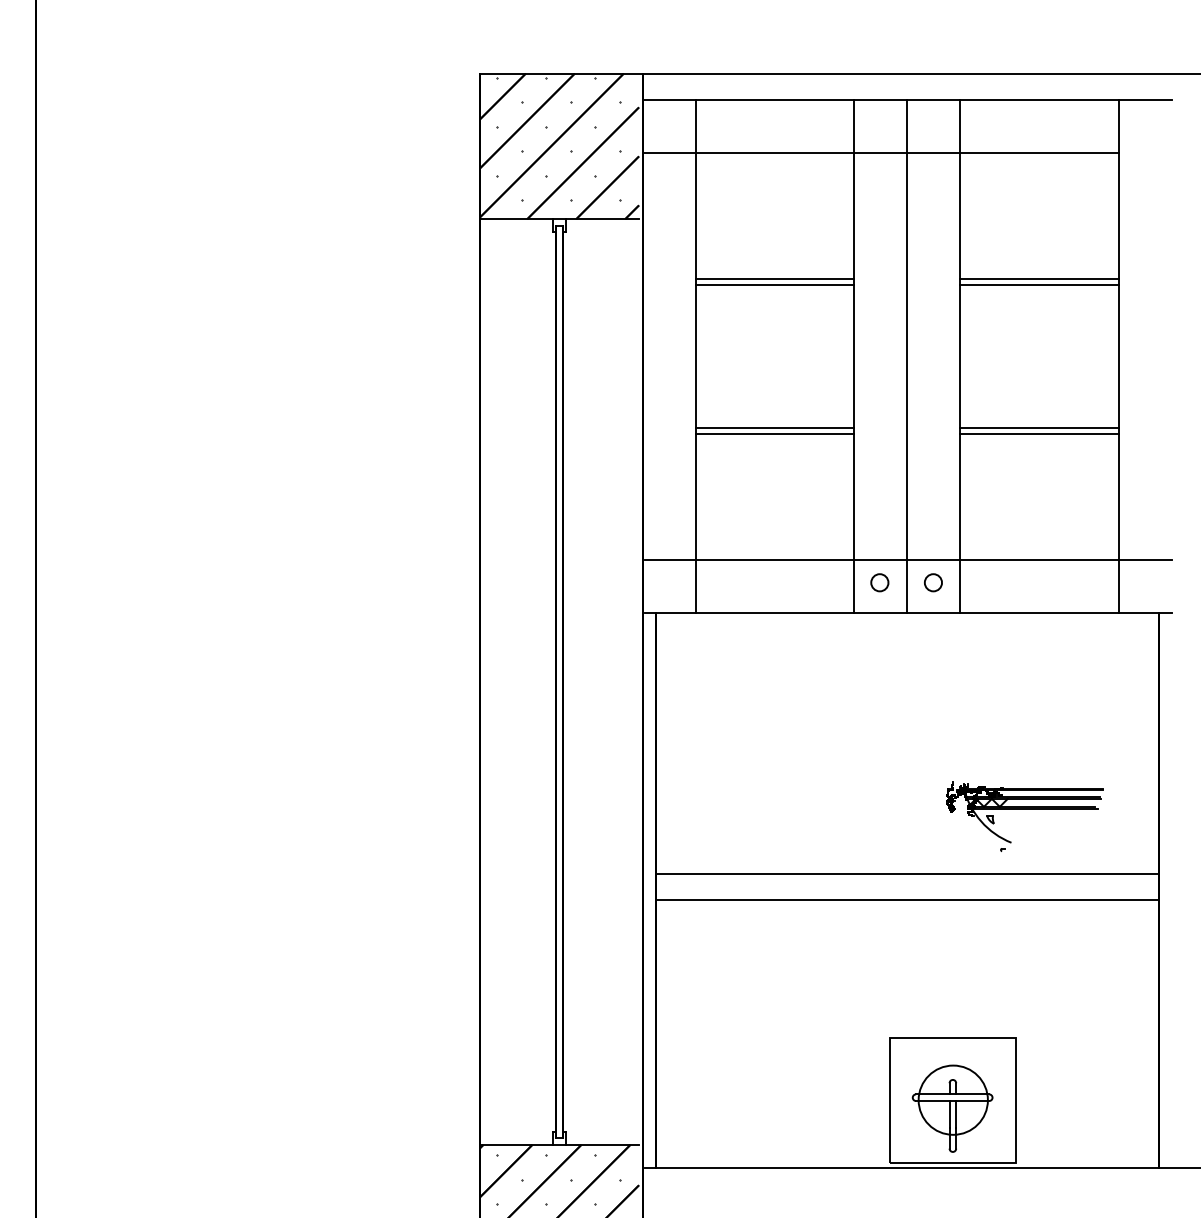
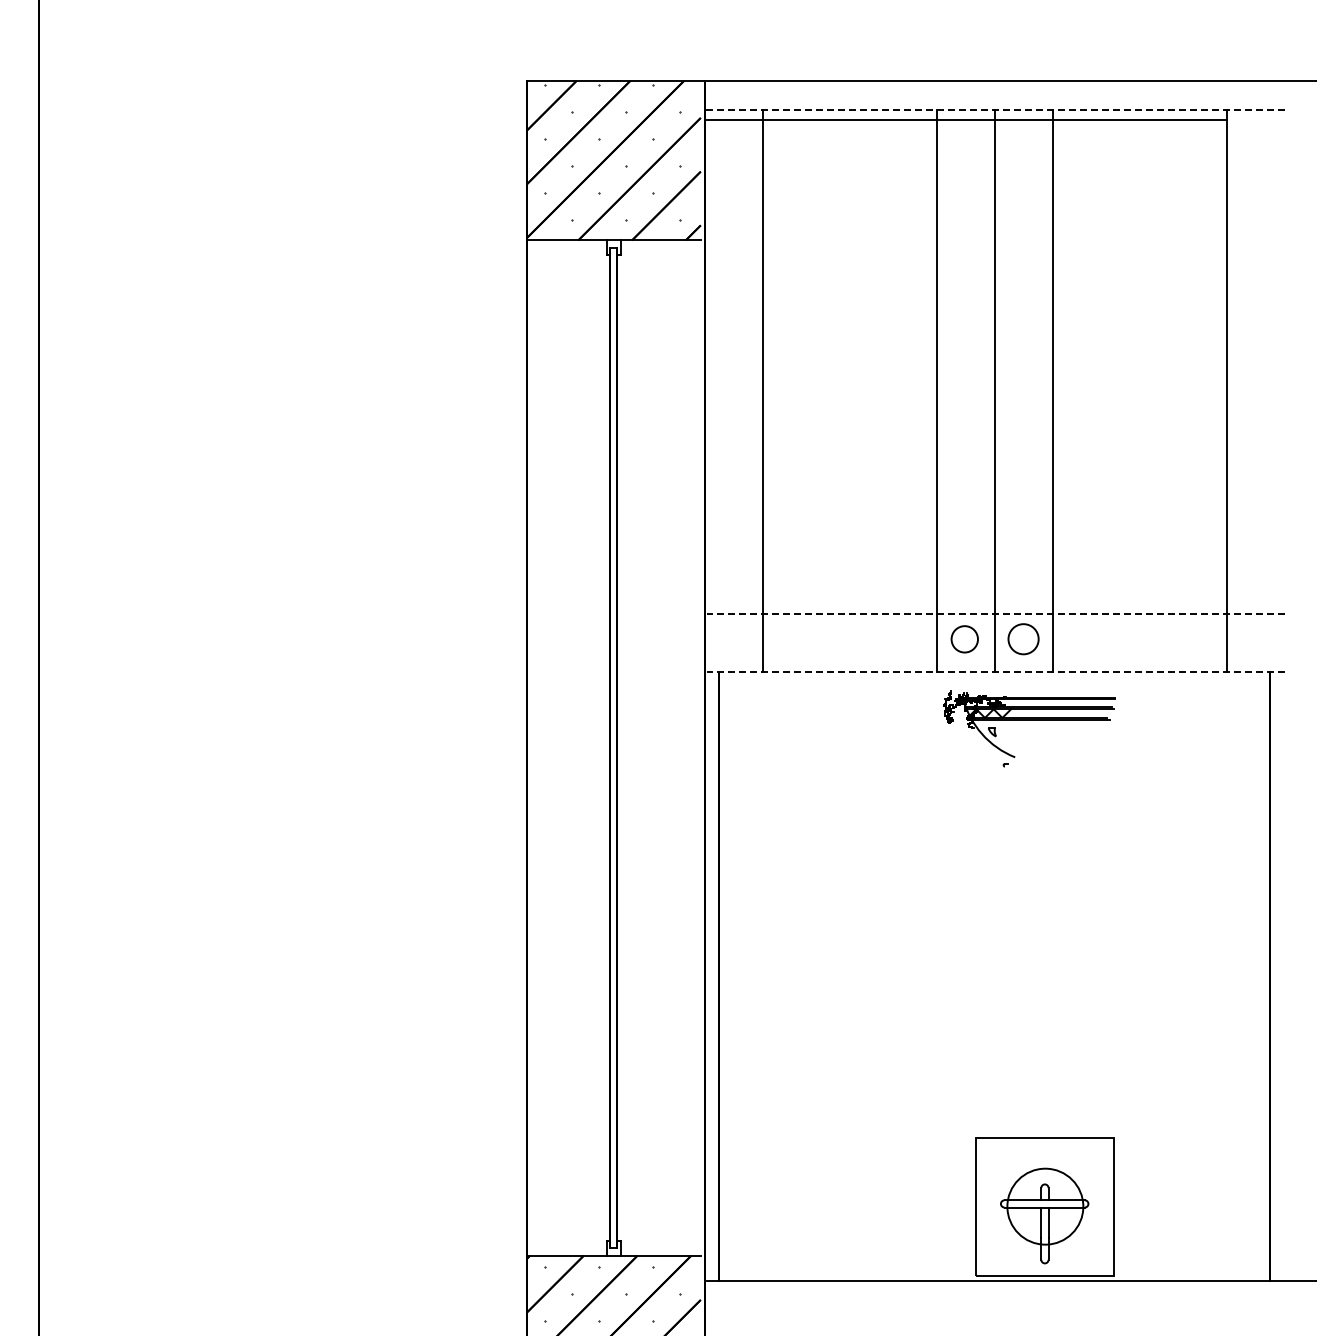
line: (906, 99) -> (994, 109), solid -> dashed
line: (880, 152) -> (965, 119), moved
line: (774, 278) -> (849, 305), removed
line: (1039, 278) -> (1139, 305), removed
line: (774, 284) -> (849, 312), removed
line: (1039, 284) -> (1139, 312), removed
line: (774, 427) -> (849, 469), removed
line: (1039, 427) -> (1139, 469), removed
line: (774, 434) -> (849, 476), removed
line: (1039, 434) -> (1139, 476), removed
line: (908, 560) -> (996, 614), solid -> dashed
circle: (879, 582) -> (964, 638), size x1.4
circle: (933, 582) -> (1023, 638), size x1.6
line: (908, 613) -> (996, 672), solid -> dashed
part: (1024, 809) -> (1029, 720), moved
line: (906, 873) -> (994, 958), removed
line: (906, 900) -> (994, 987), removed

